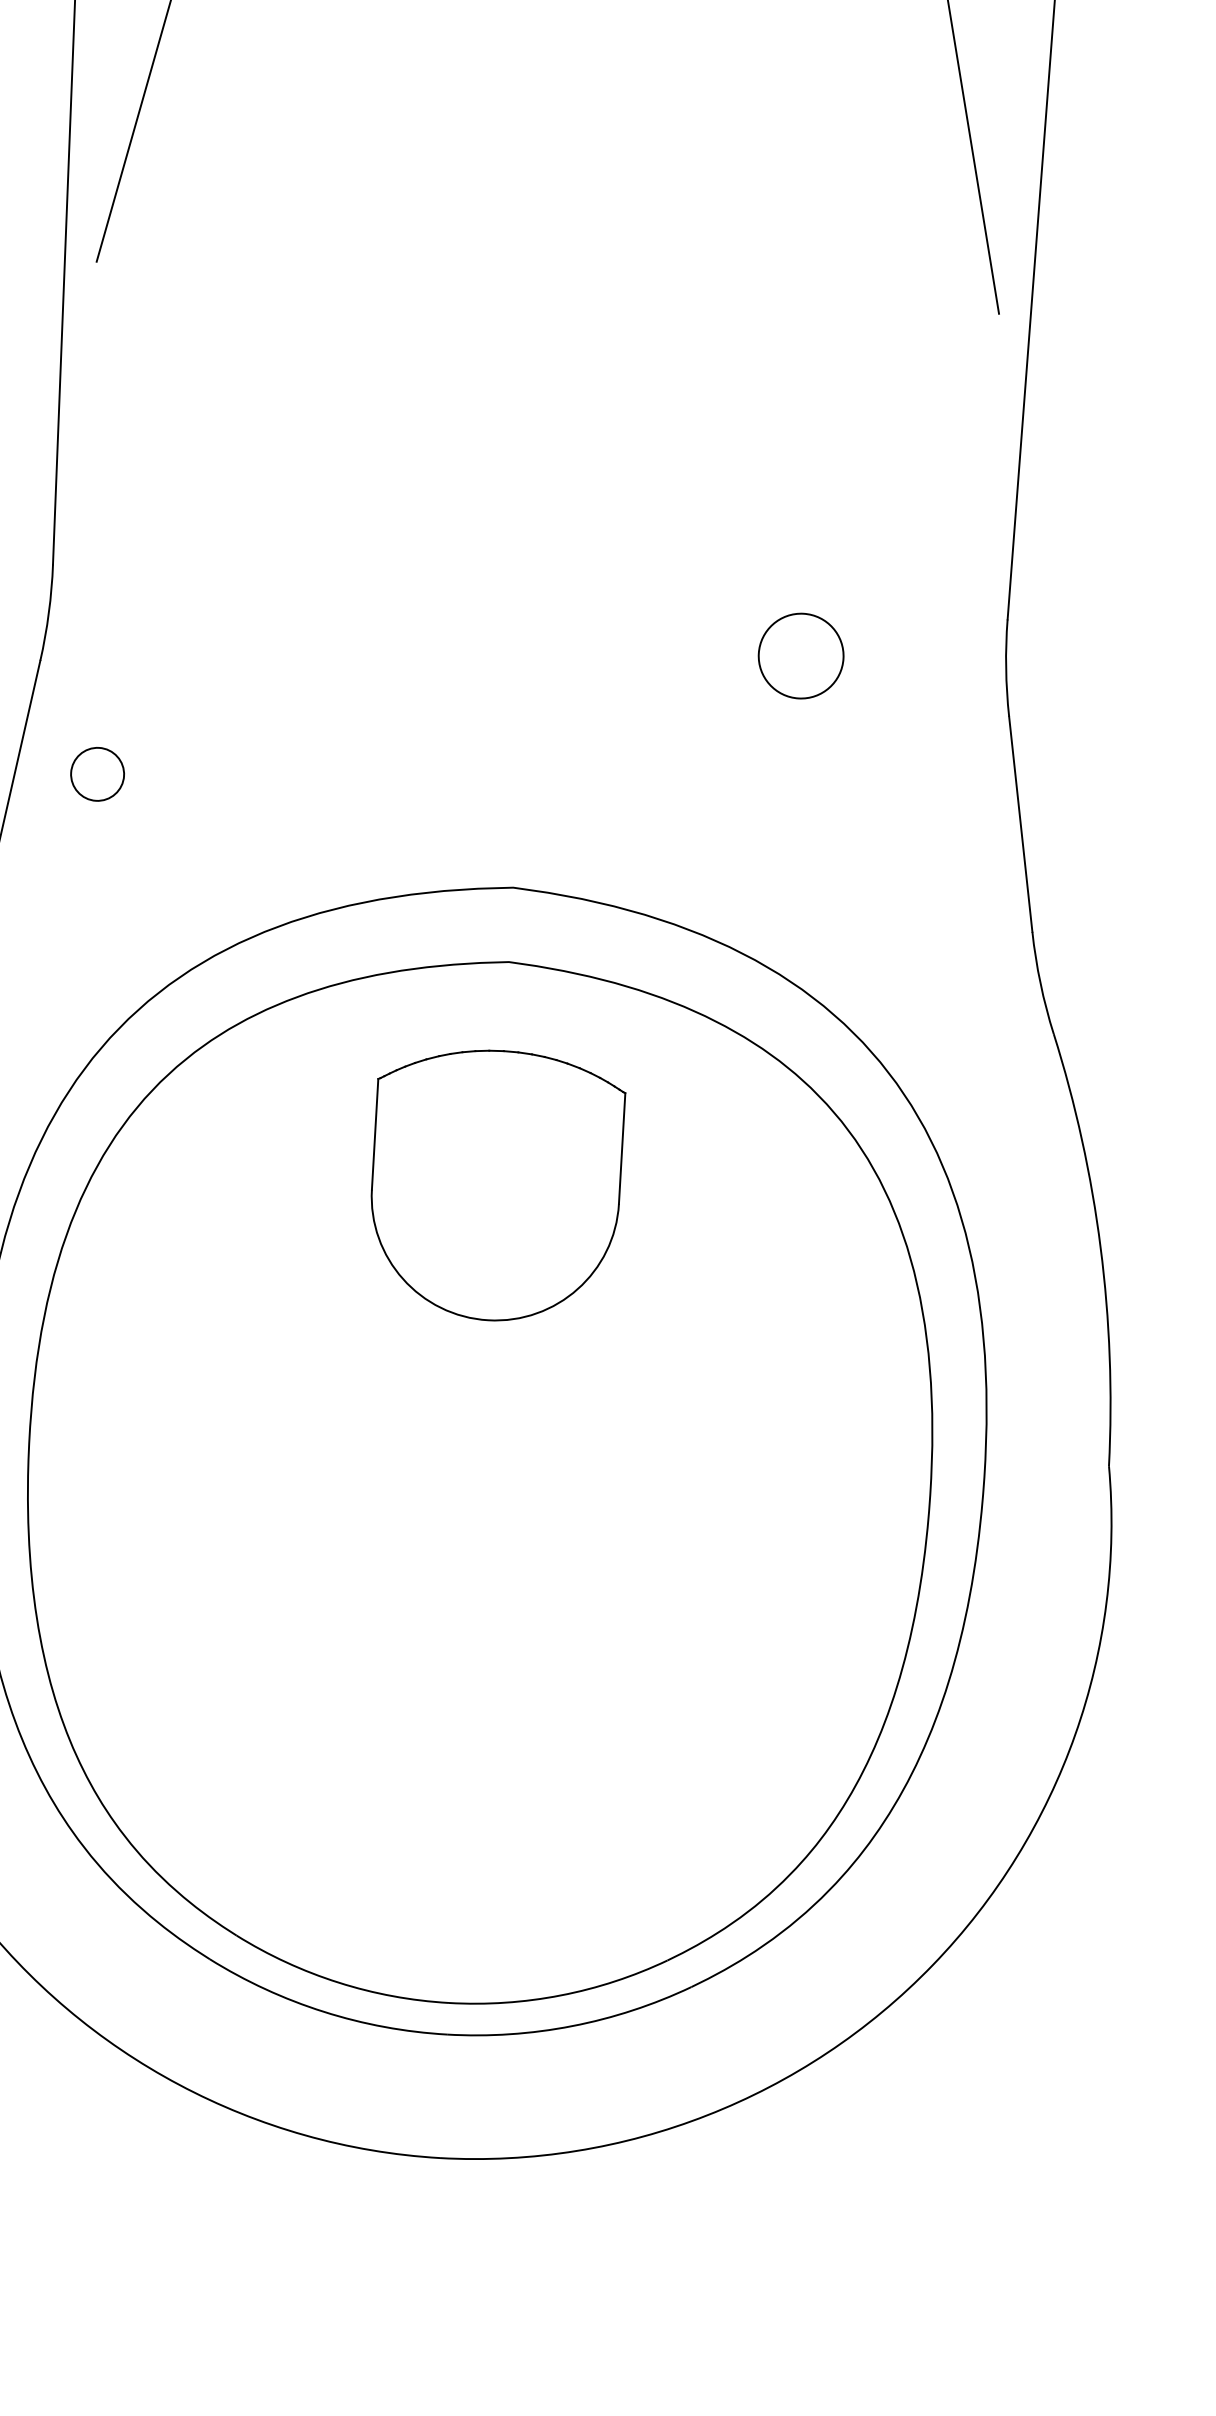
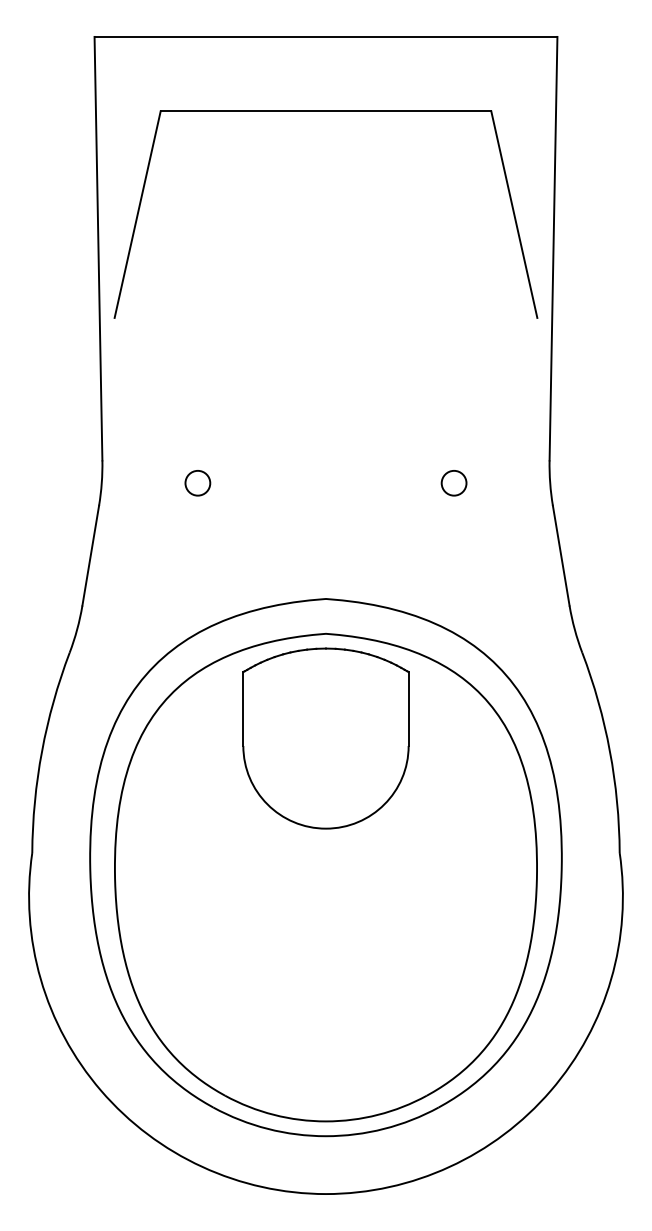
circle: (799, 656) -> (453, 483), size x0.62
circle: (96, 774) -> (197, 483), moved
part: (495, 1185) -> (325, 738), size x1.43

